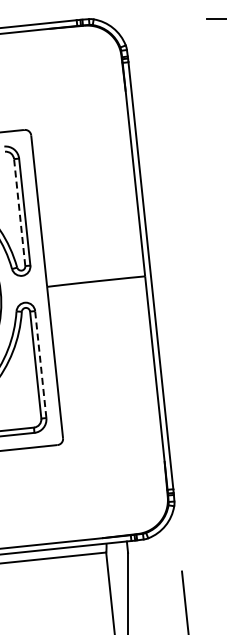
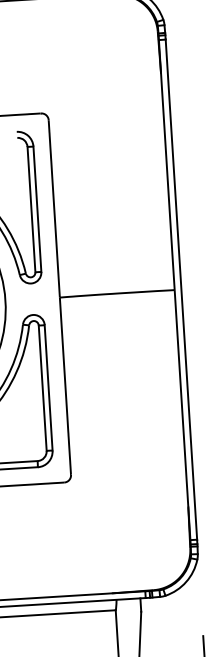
line: (19, 212) -> (31, 209), dashed -> solid
line: (40, 364) -> (48, 387), dashed -> solid

